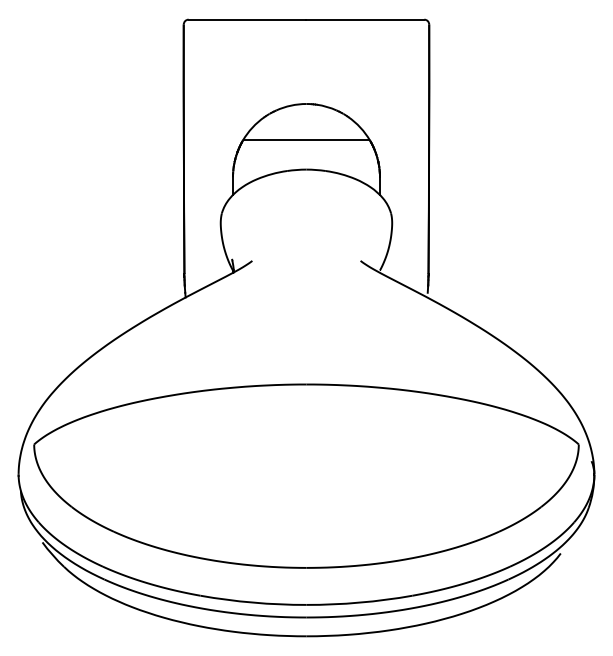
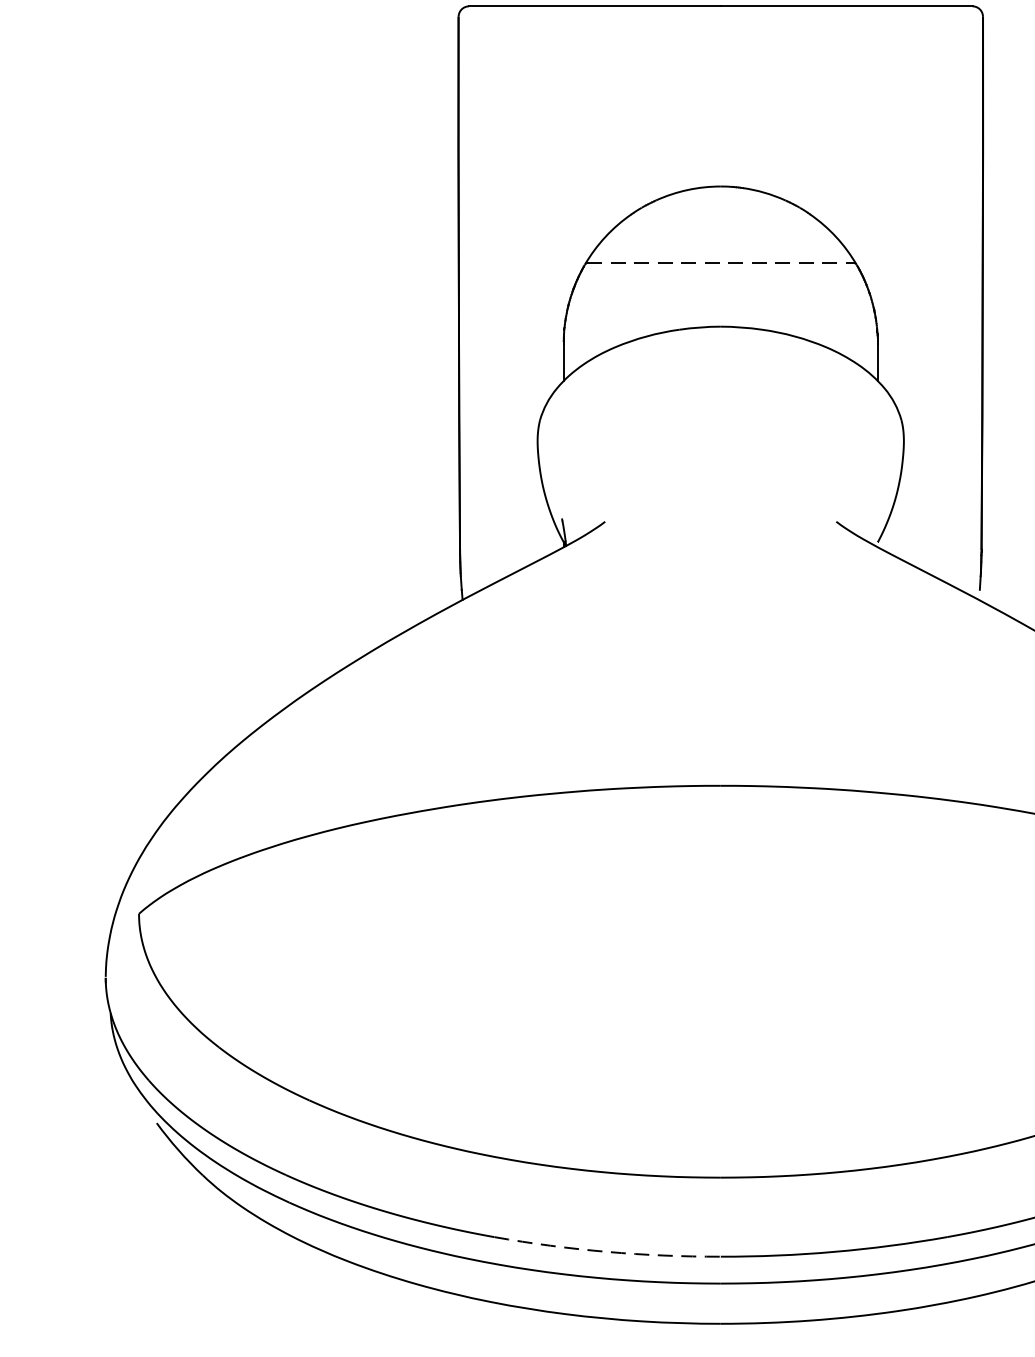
line: (306, 139) -> (720, 262), solid -> dashed
arc: (253, 602) -> (607, 1251), solid -> dashed

